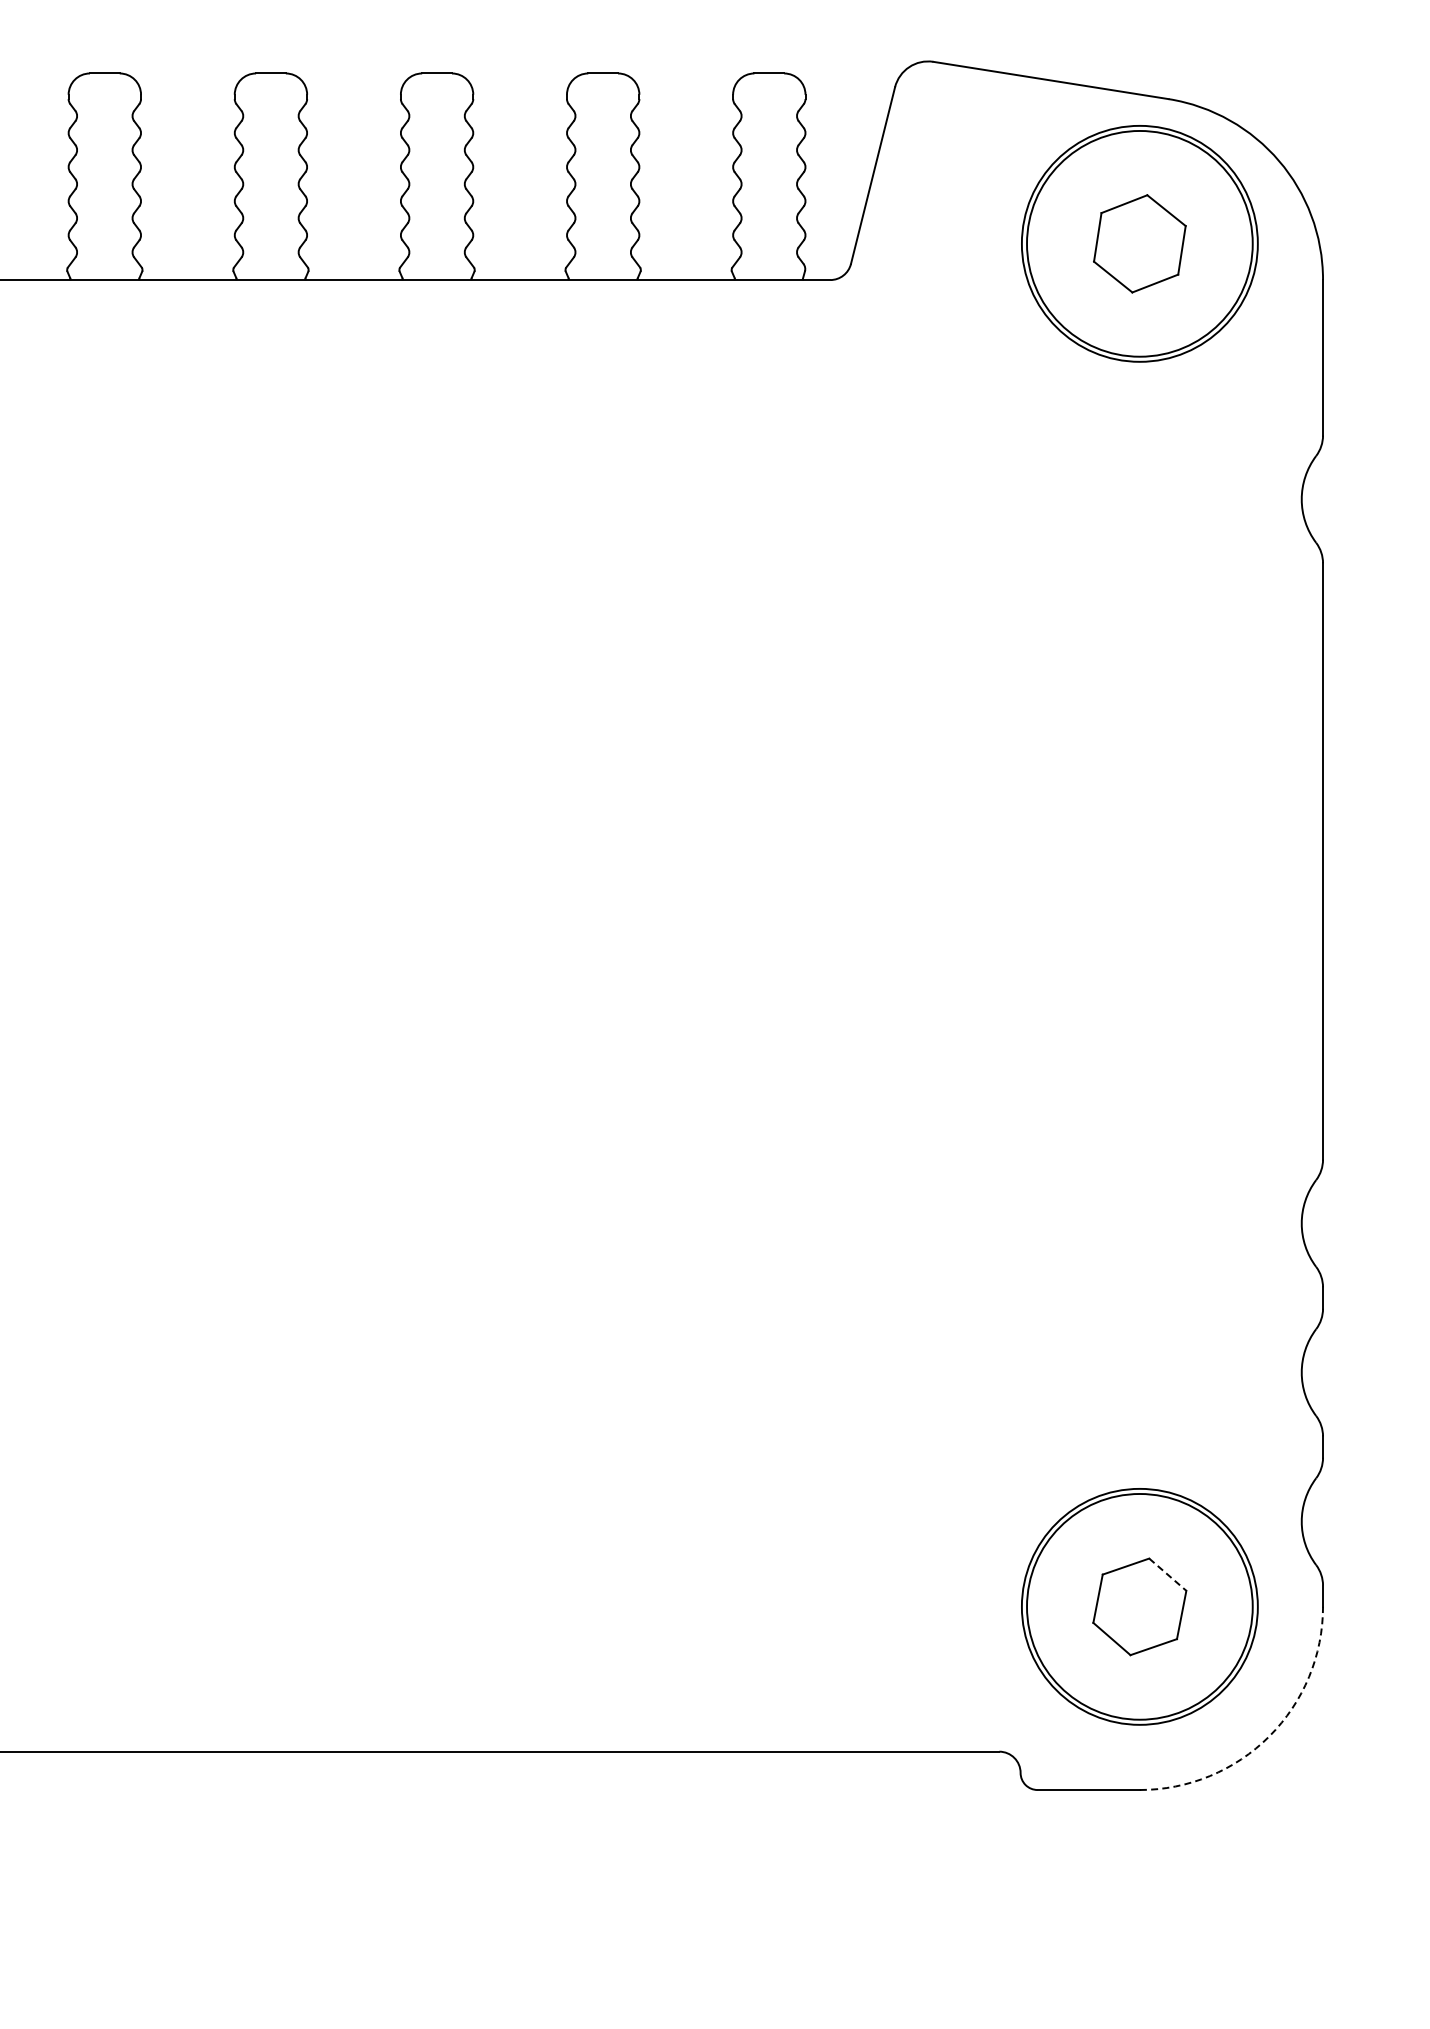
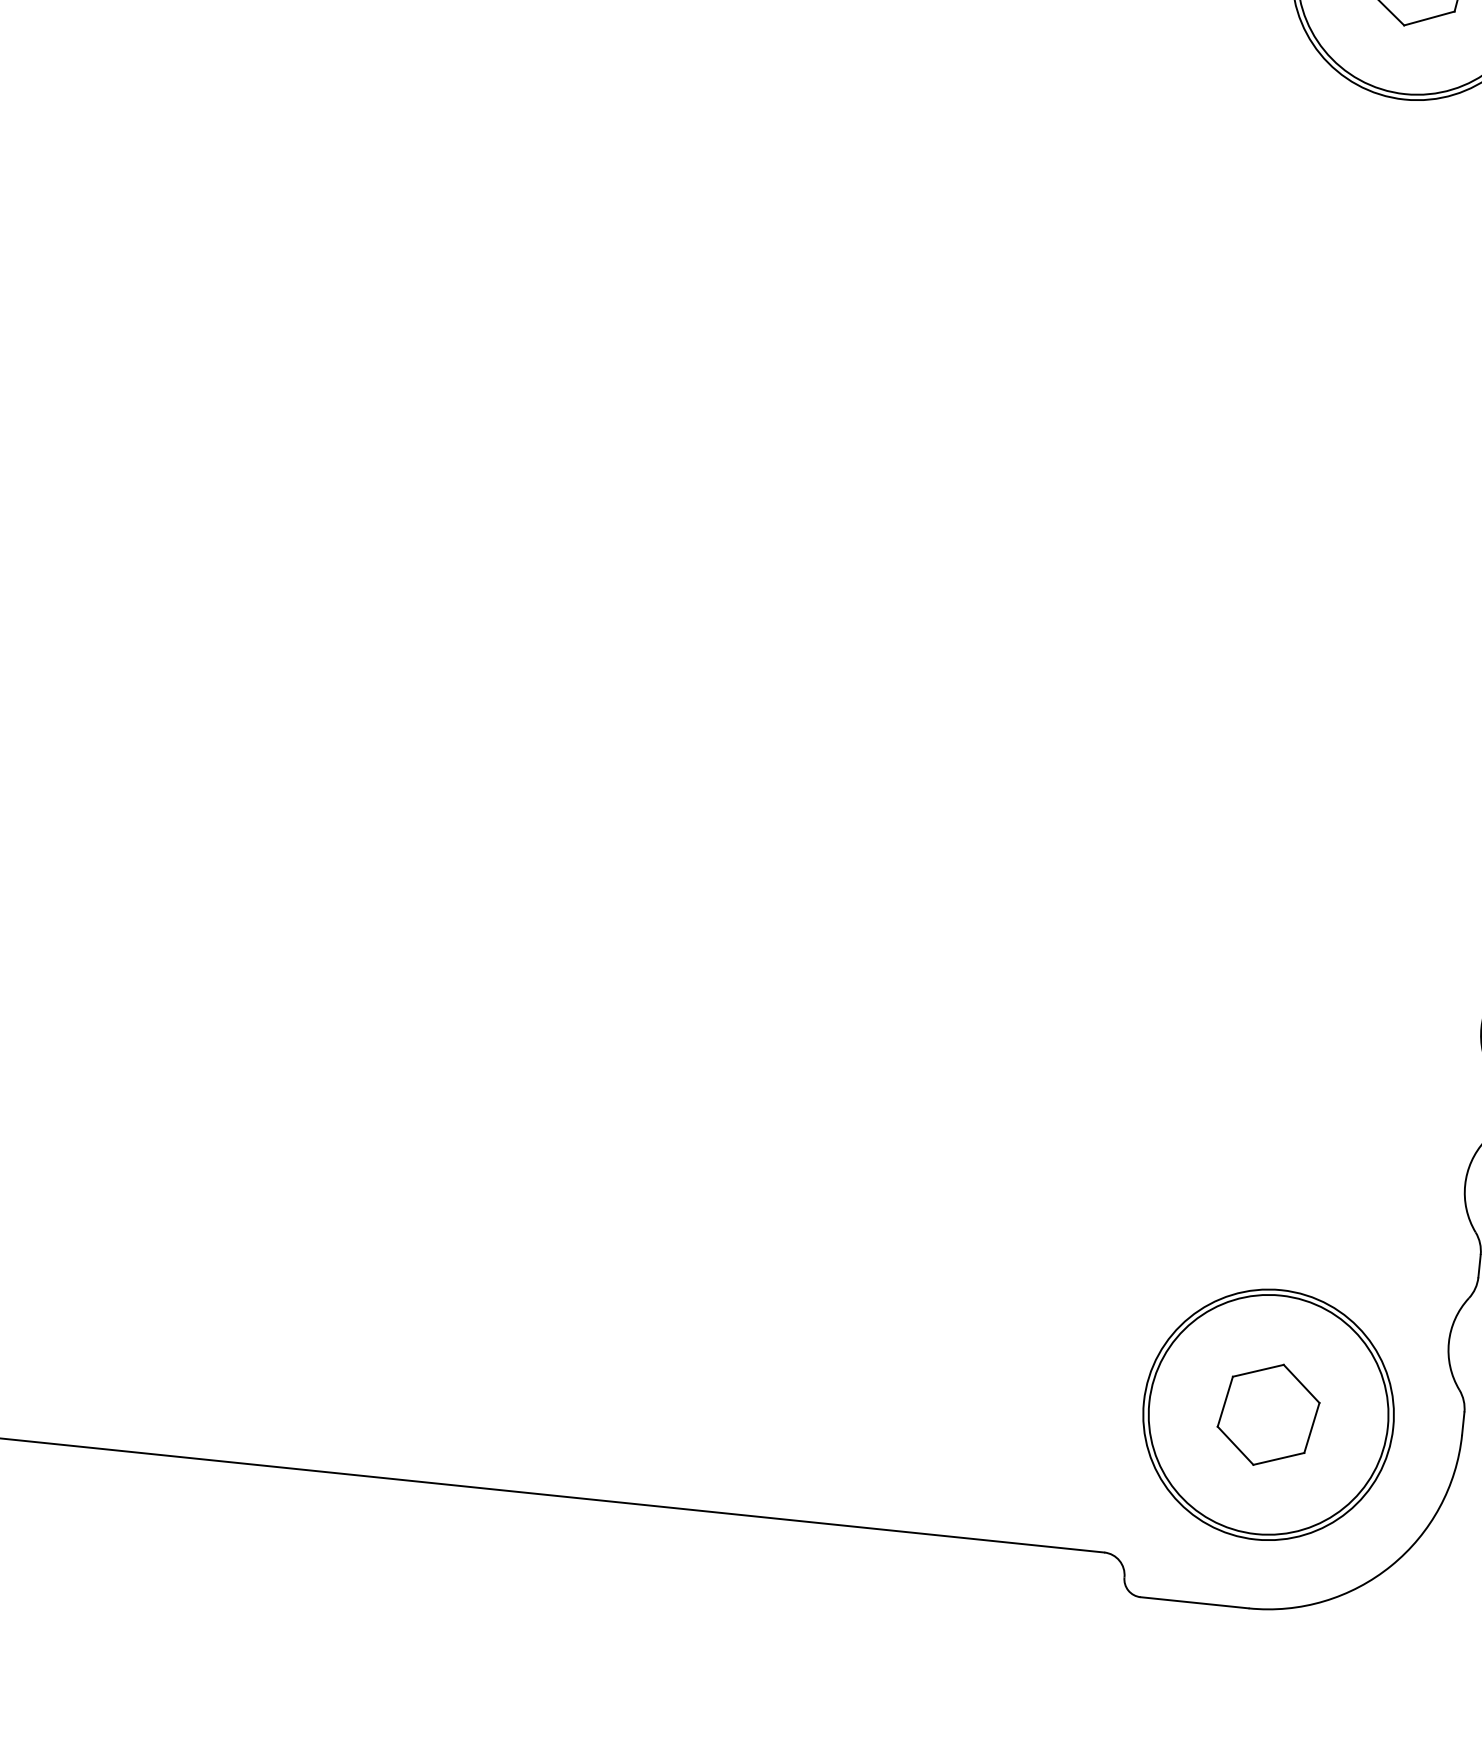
line: (1167, 1574) -> (1301, 1383), dashed -> solid
arc: (1269, 1736) -> (1391, 1565), dashed -> solid

